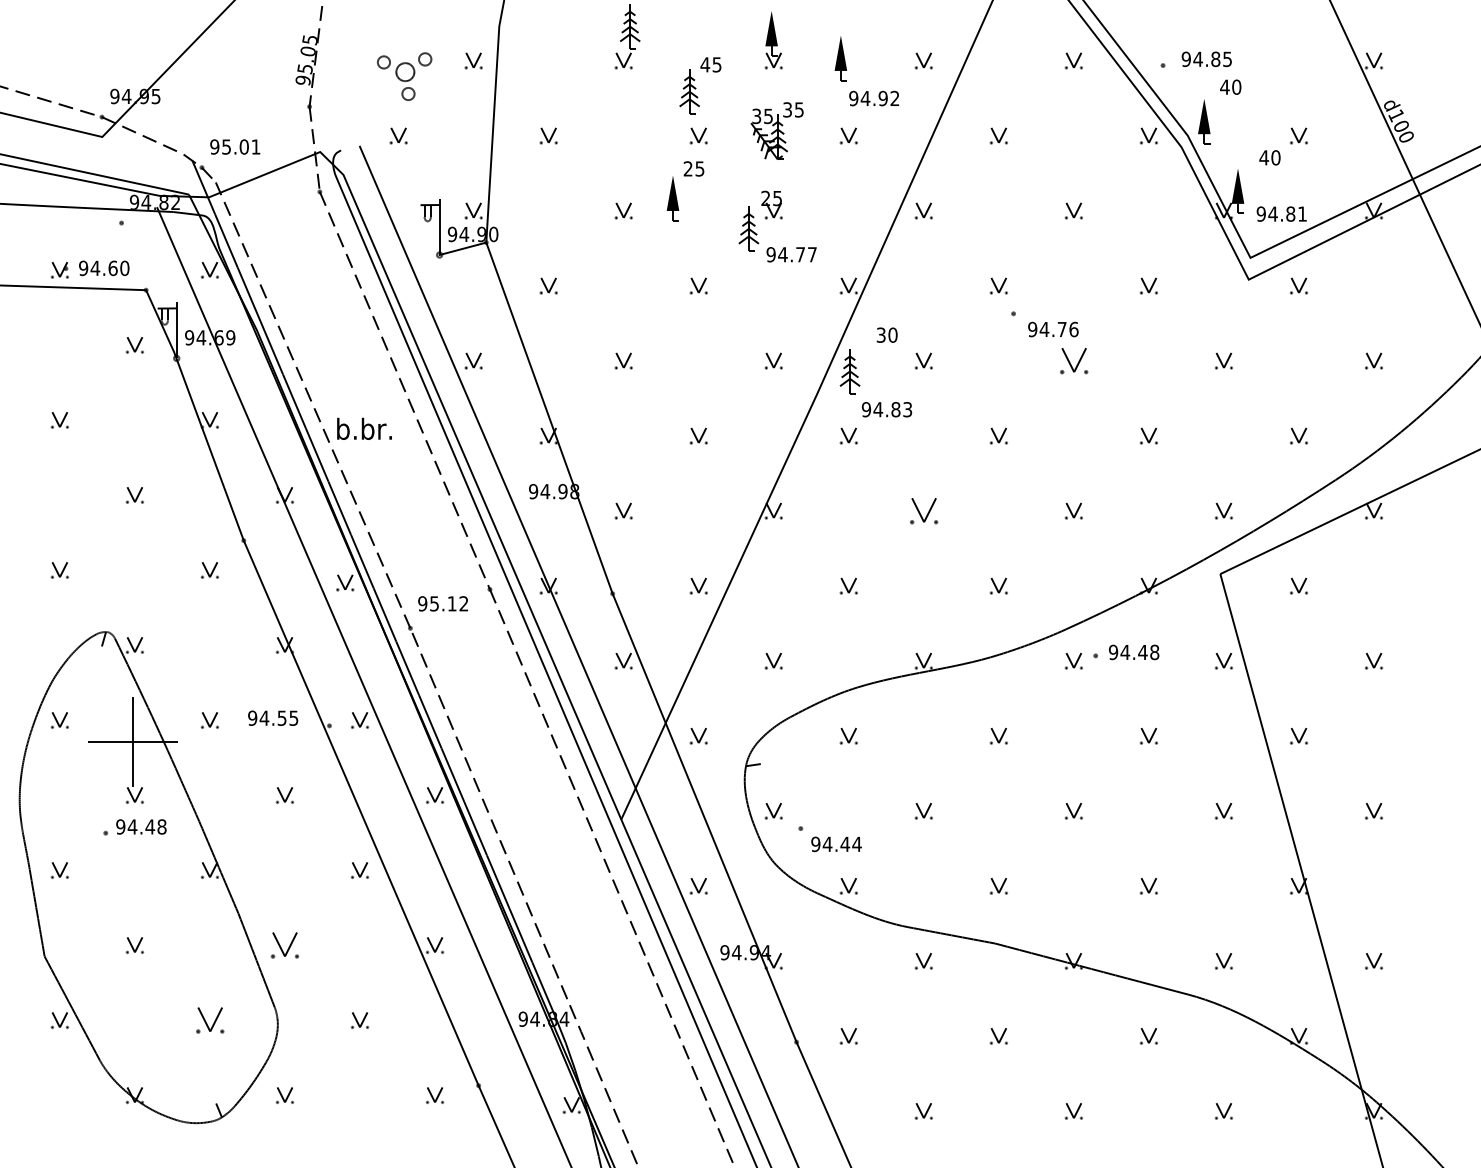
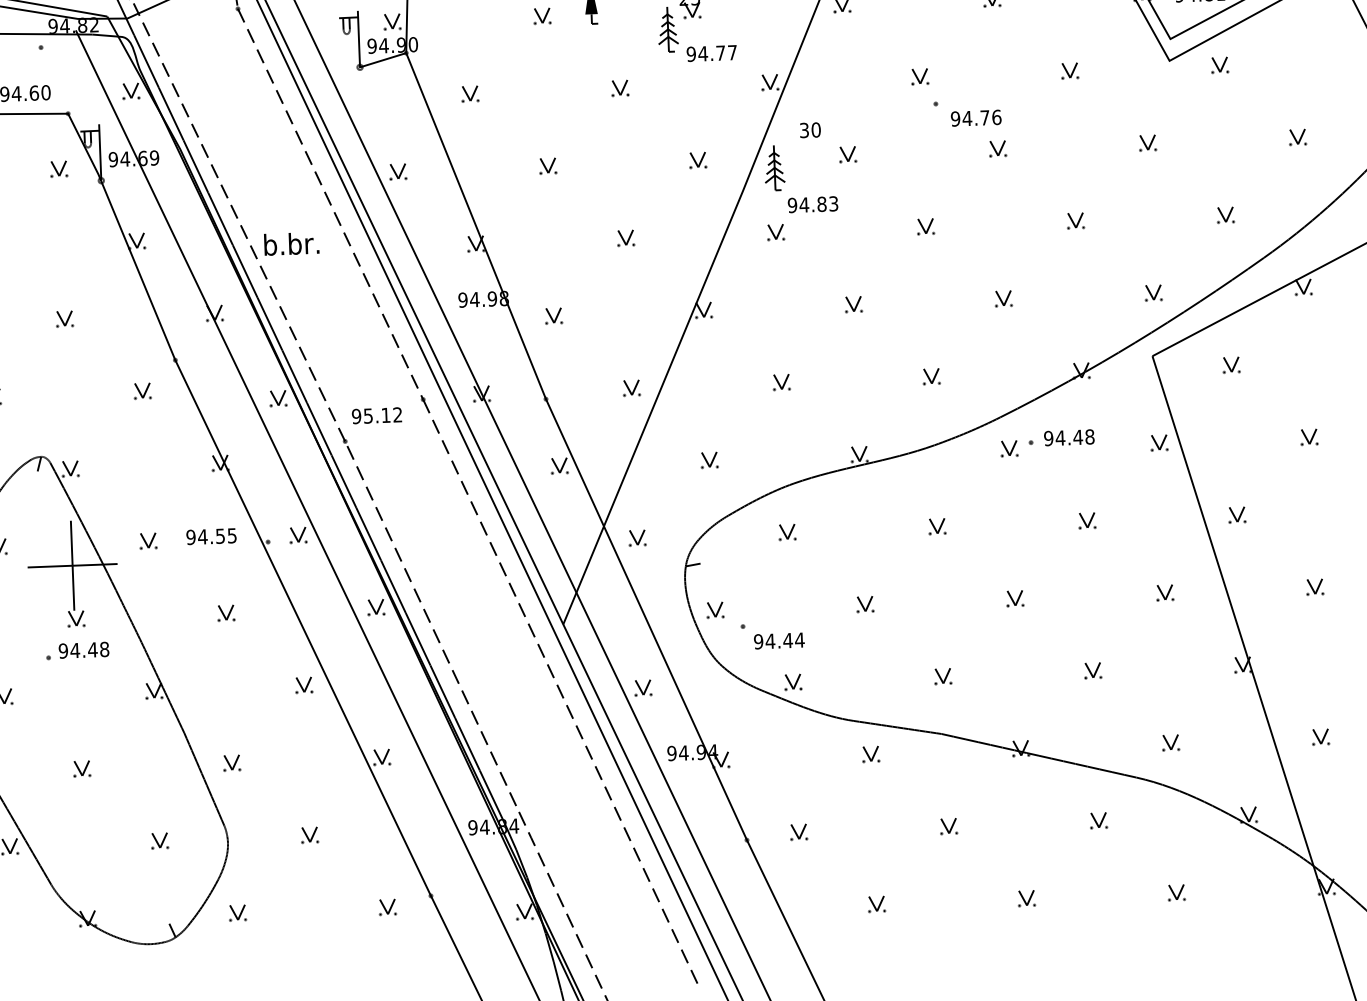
part: (1073, 360) -> (997, 148), size x0.62
part: (923, 510) -> (853, 304), size x0.62
part: (284, 945) -> (231, 763), size x0.62
part: (209, 1020) -> (159, 841), size x0.62

